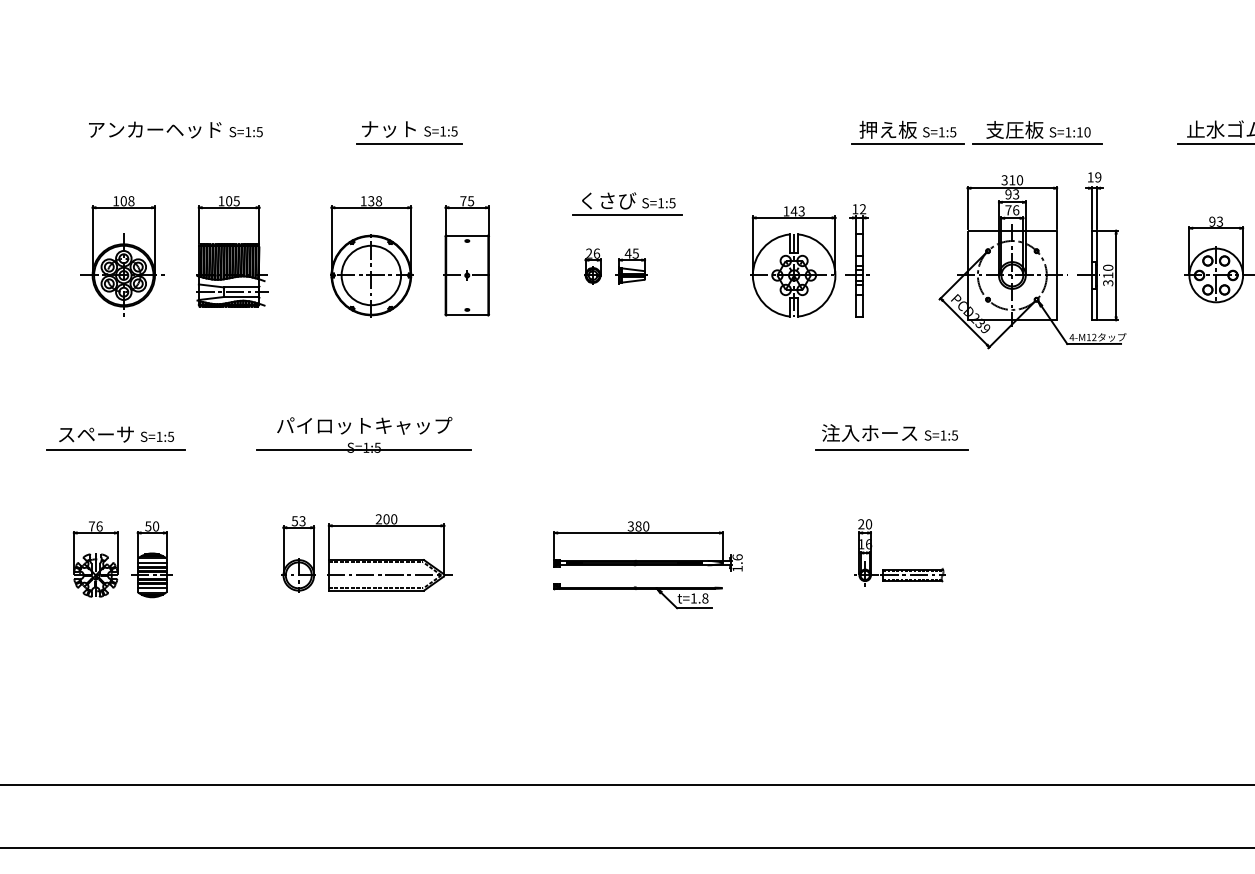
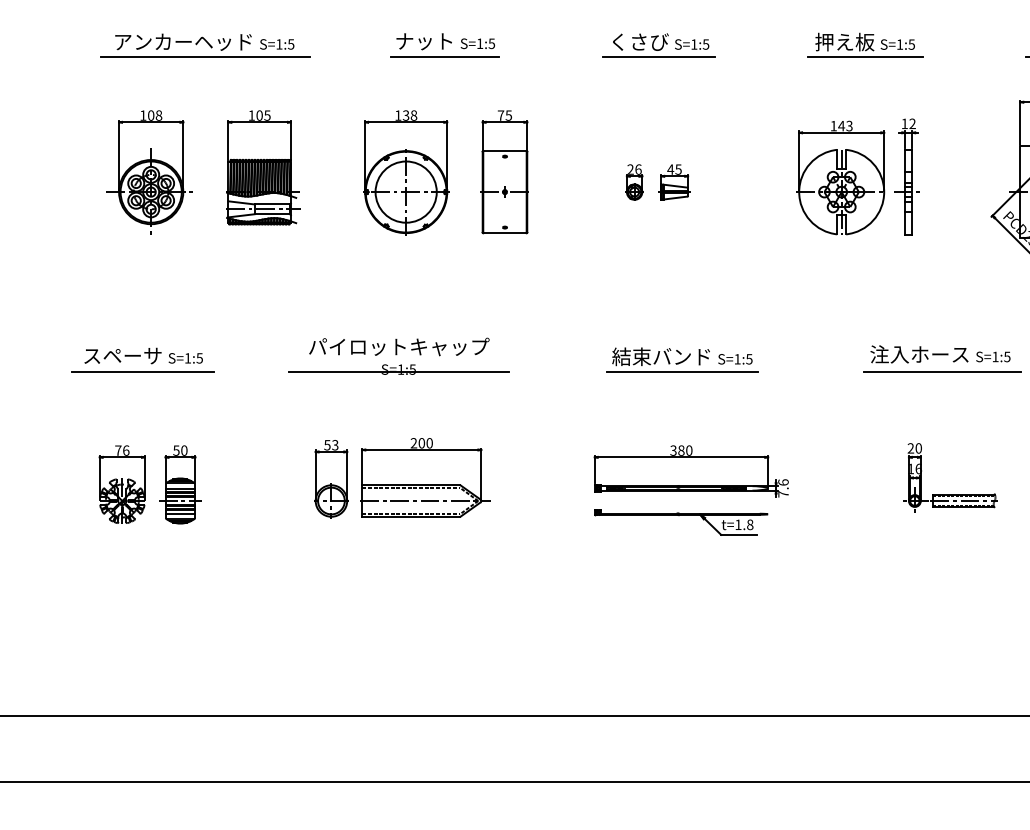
part: (907, 132) -> (864, 44), moved
line: (175, 144) -> (204, 57), added
part: (627, 203) -> (659, 44), moved
part: (639, 438) -> (682, 360), added
text: (737, 568) -> (783, 493), 1.6 -> 7.6

